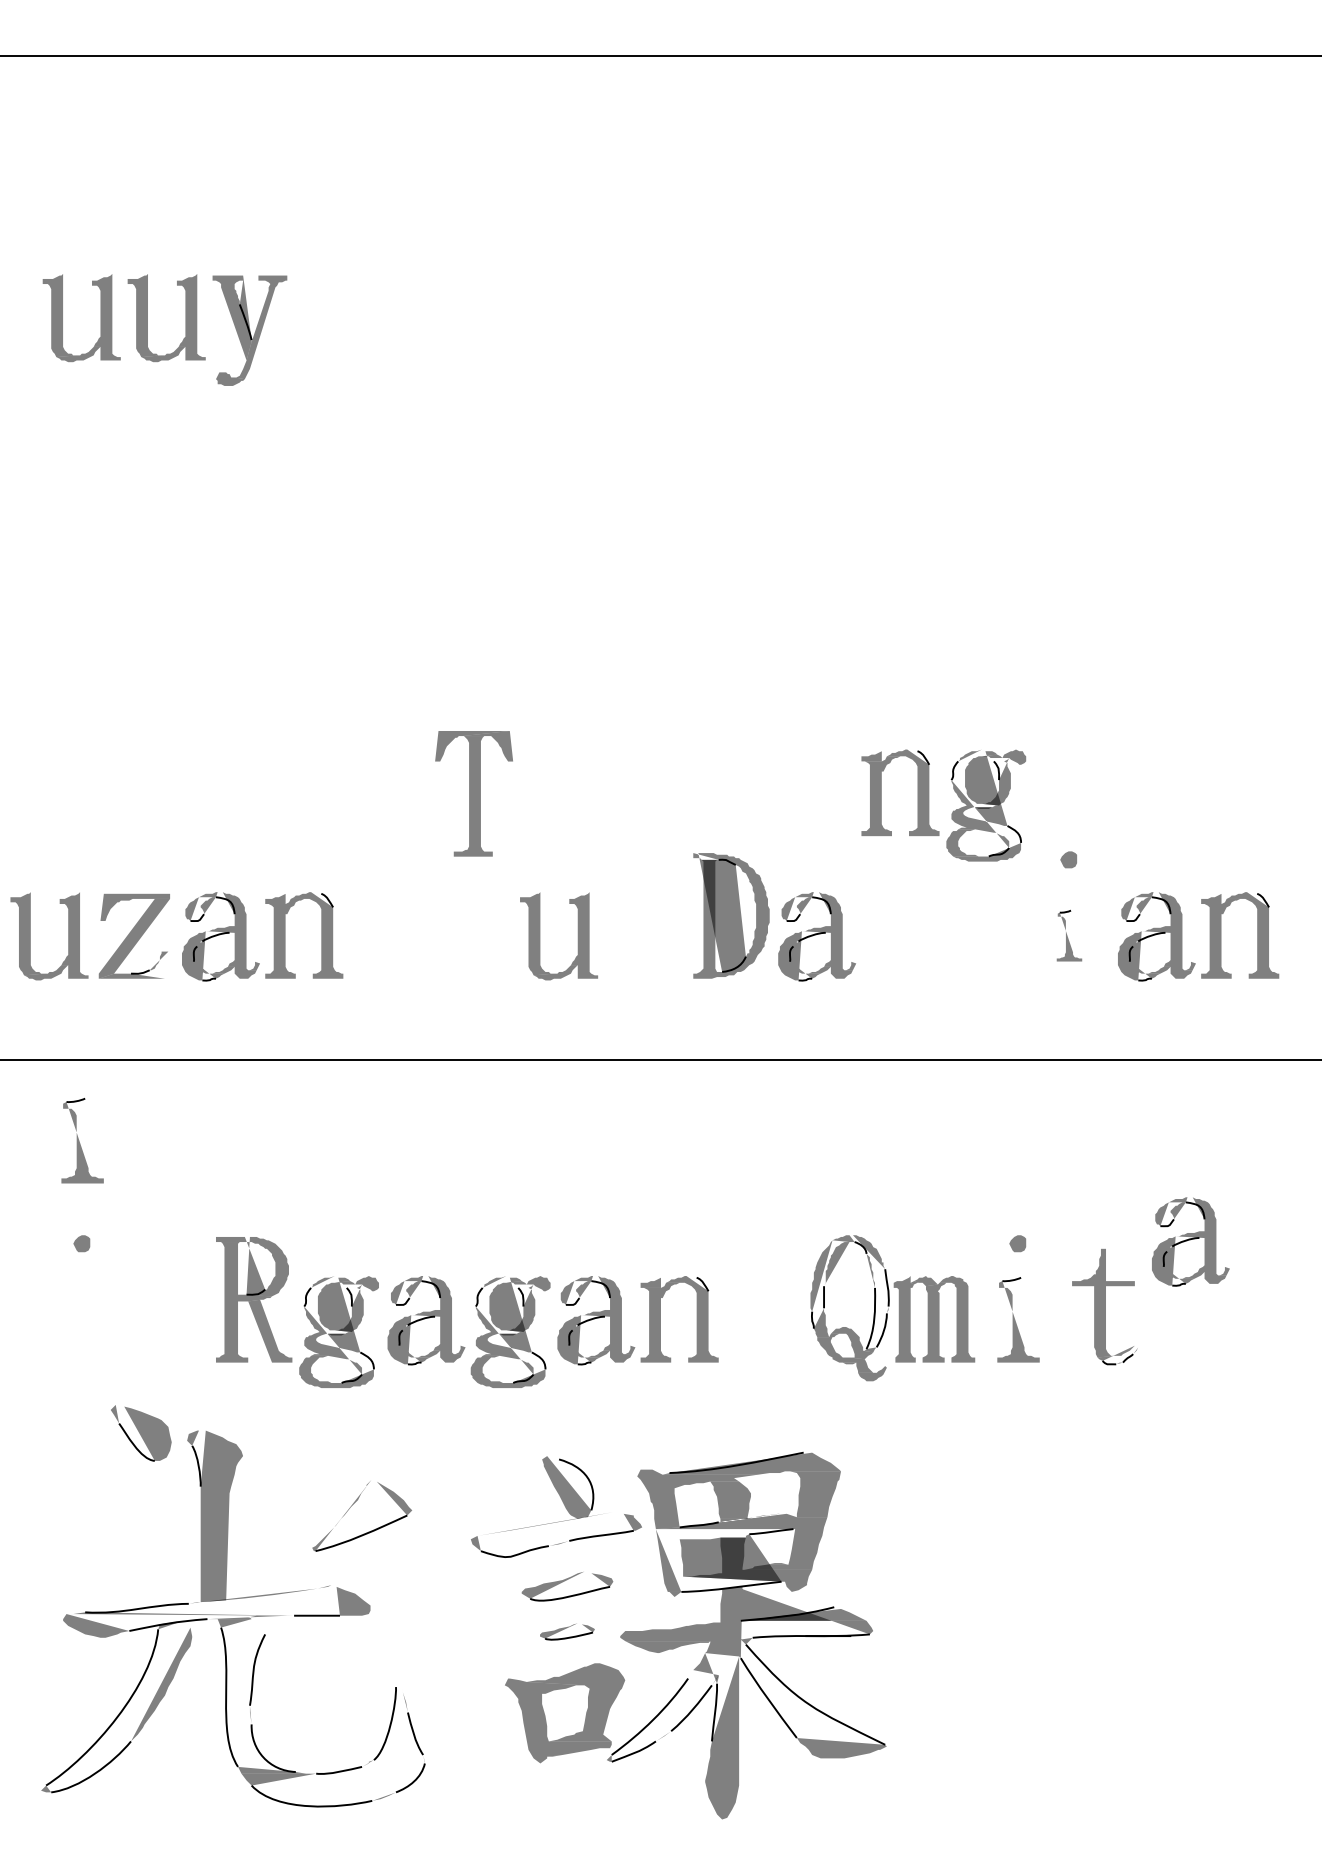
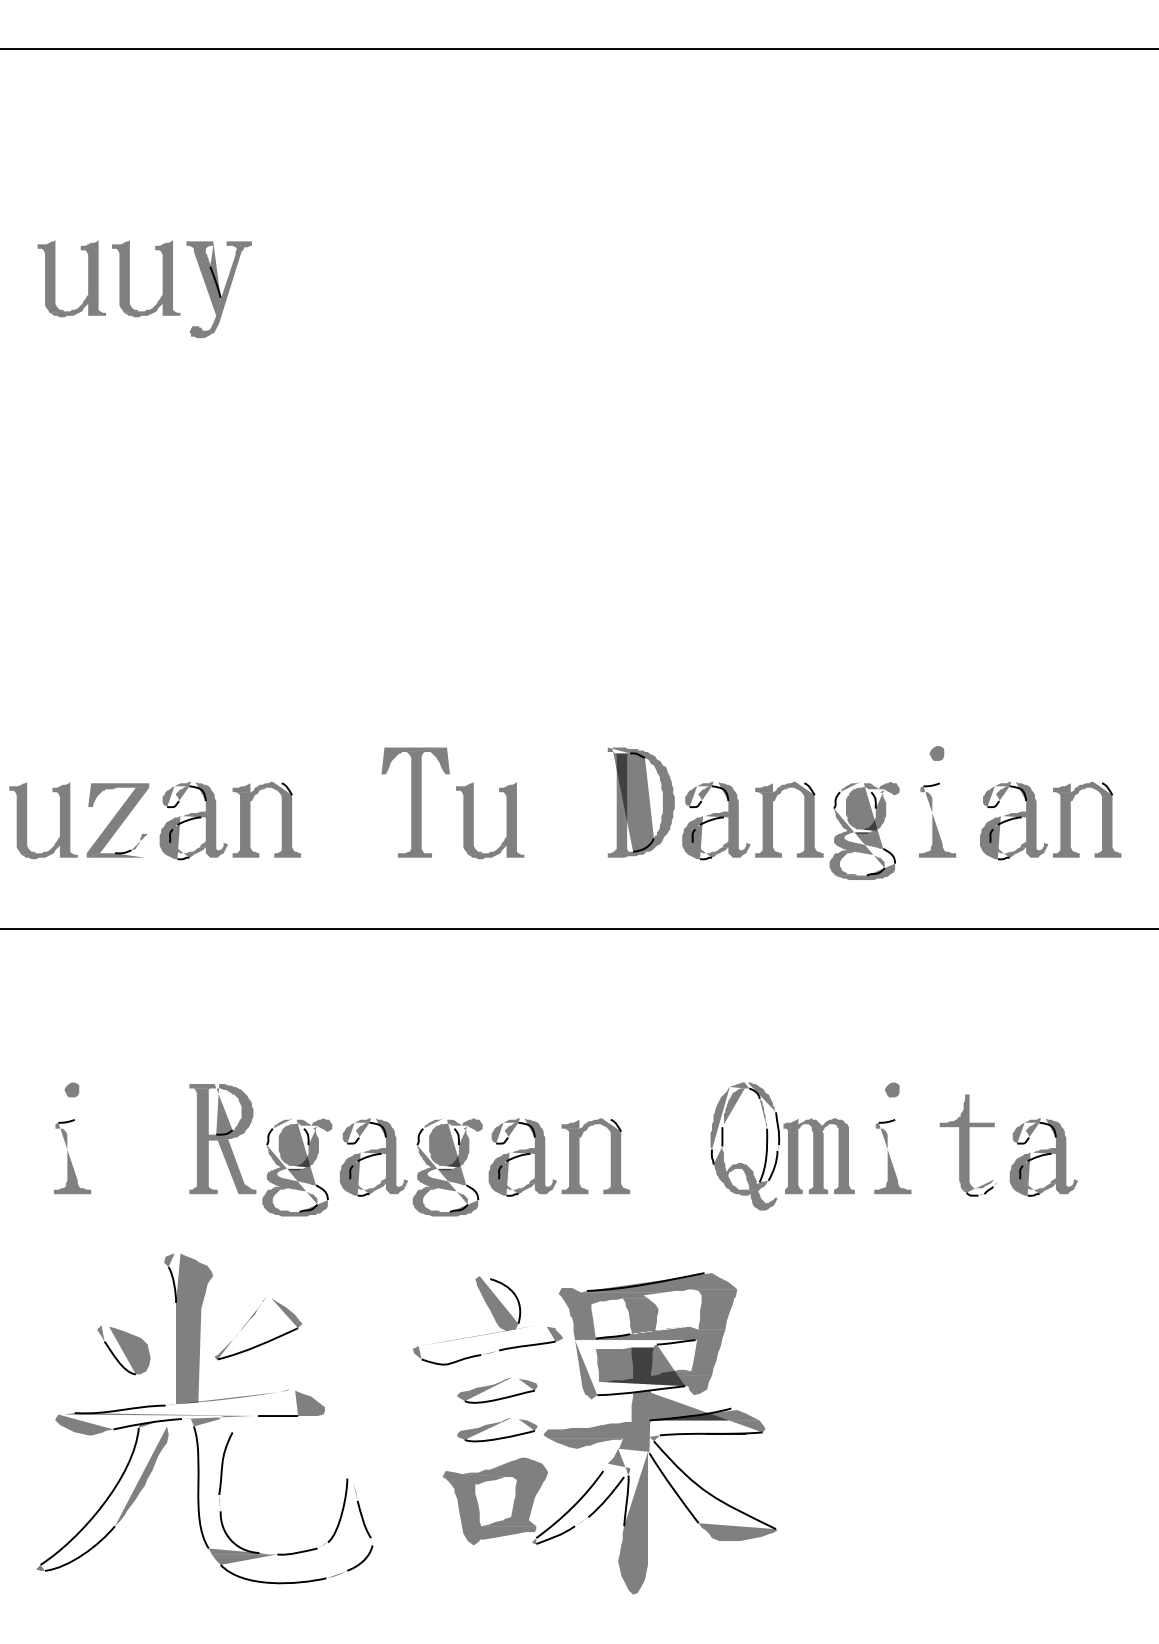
part: (473, 793) -> (415, 802), moved
part: (953, 810) -> (835, 835), moved
part: (1069, 935) -> (937, 819), size x1.67
part: (82, 1140) -> (72, 1156), moved
part: (1190, 1242) -> (1043, 1157), moved
part: (140, 1433) -> (123, 1350), moved
part: (351, 1506) -> (249, 1320), moved
part: (567, 1632) -> (497, 1430), size x1.67

